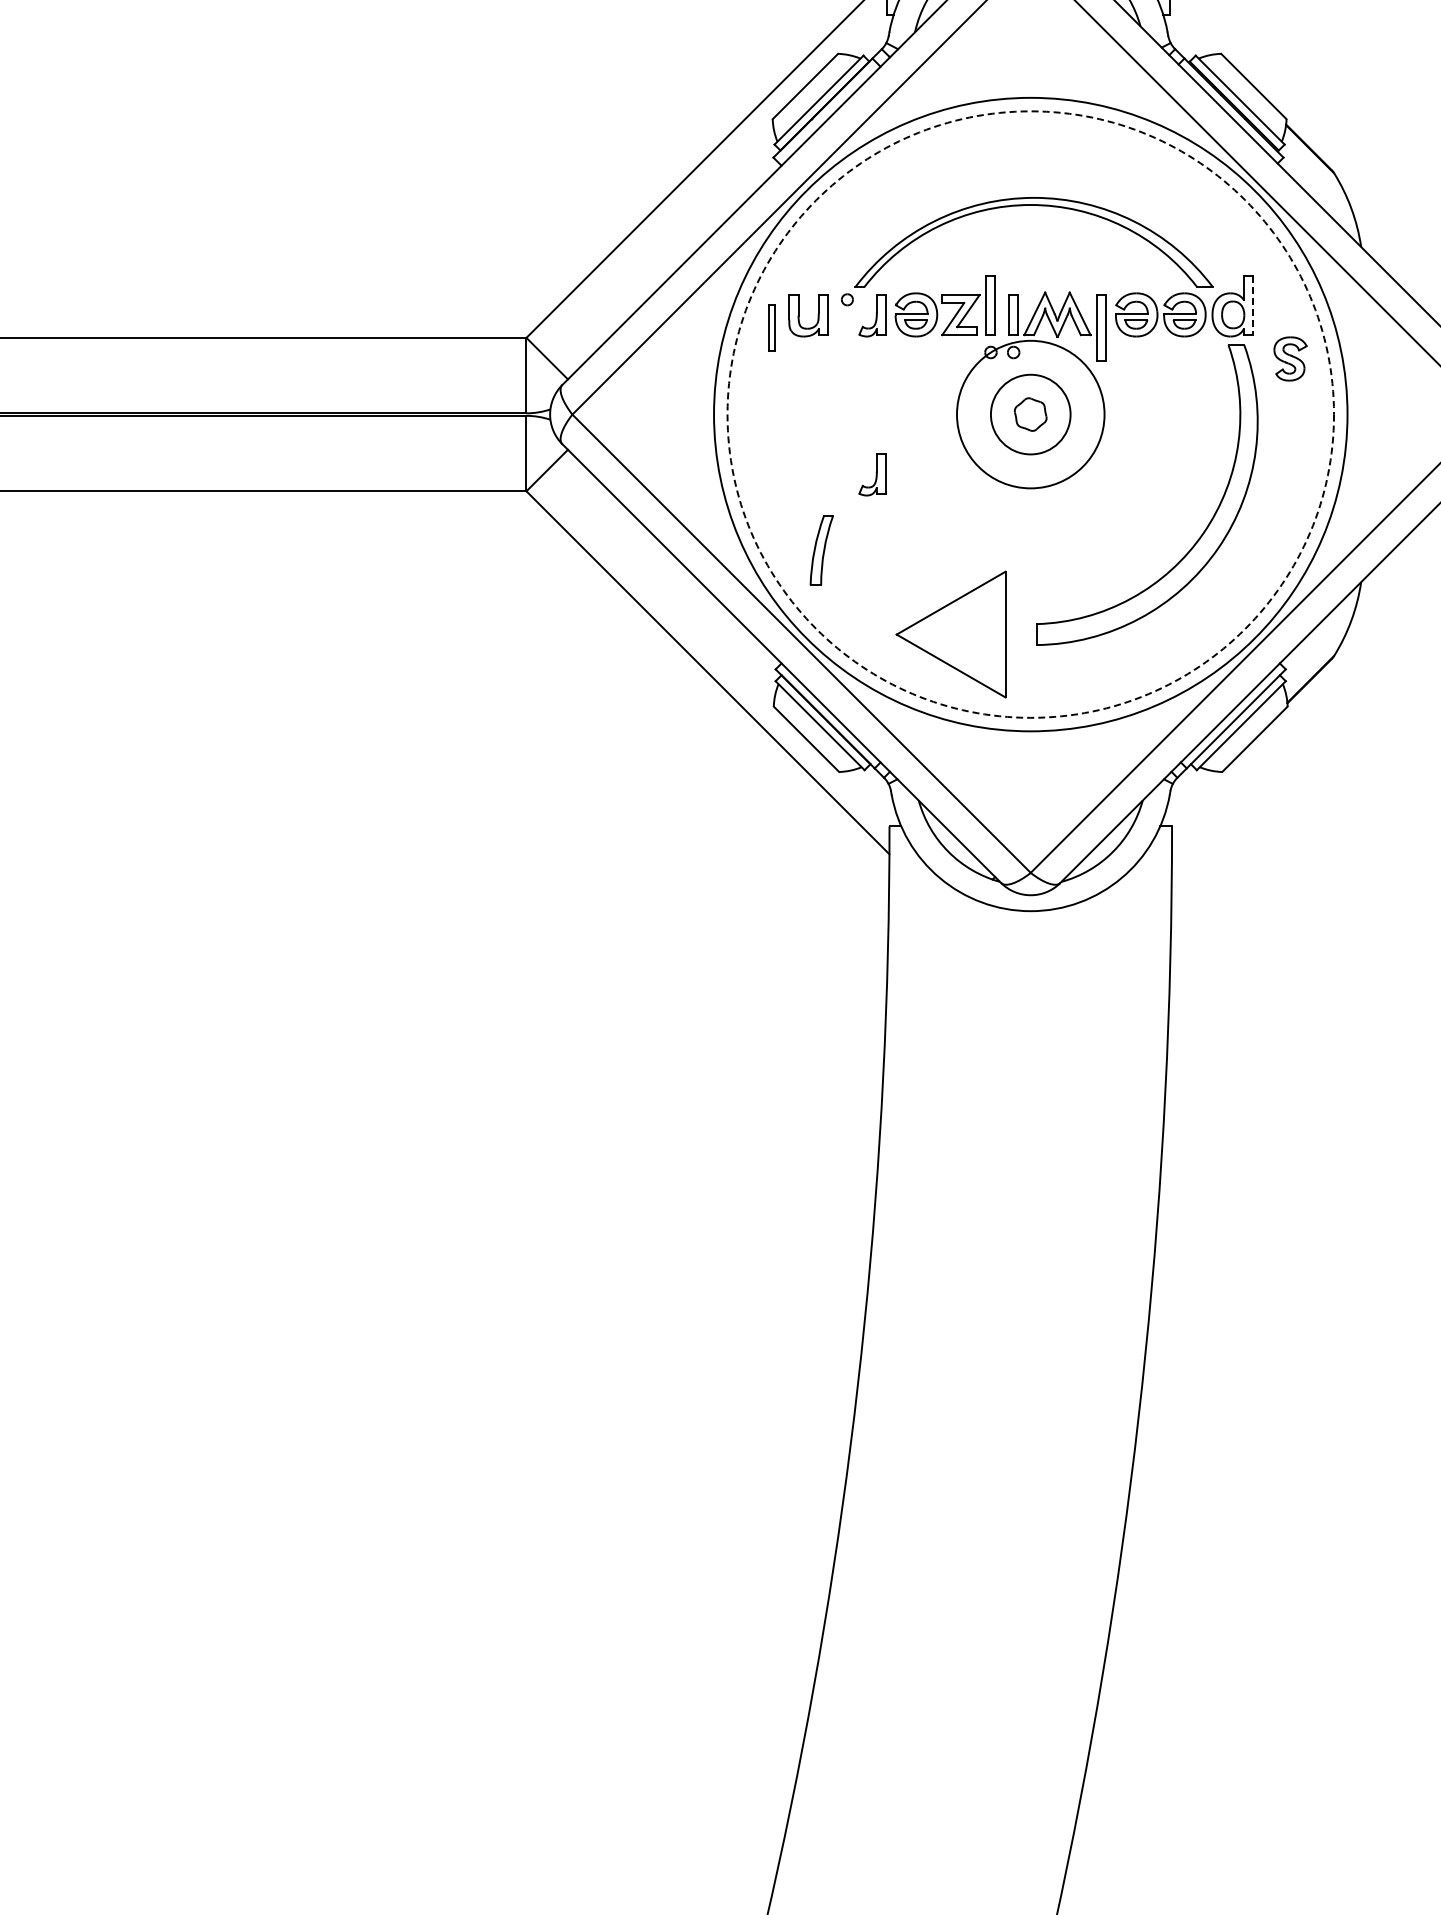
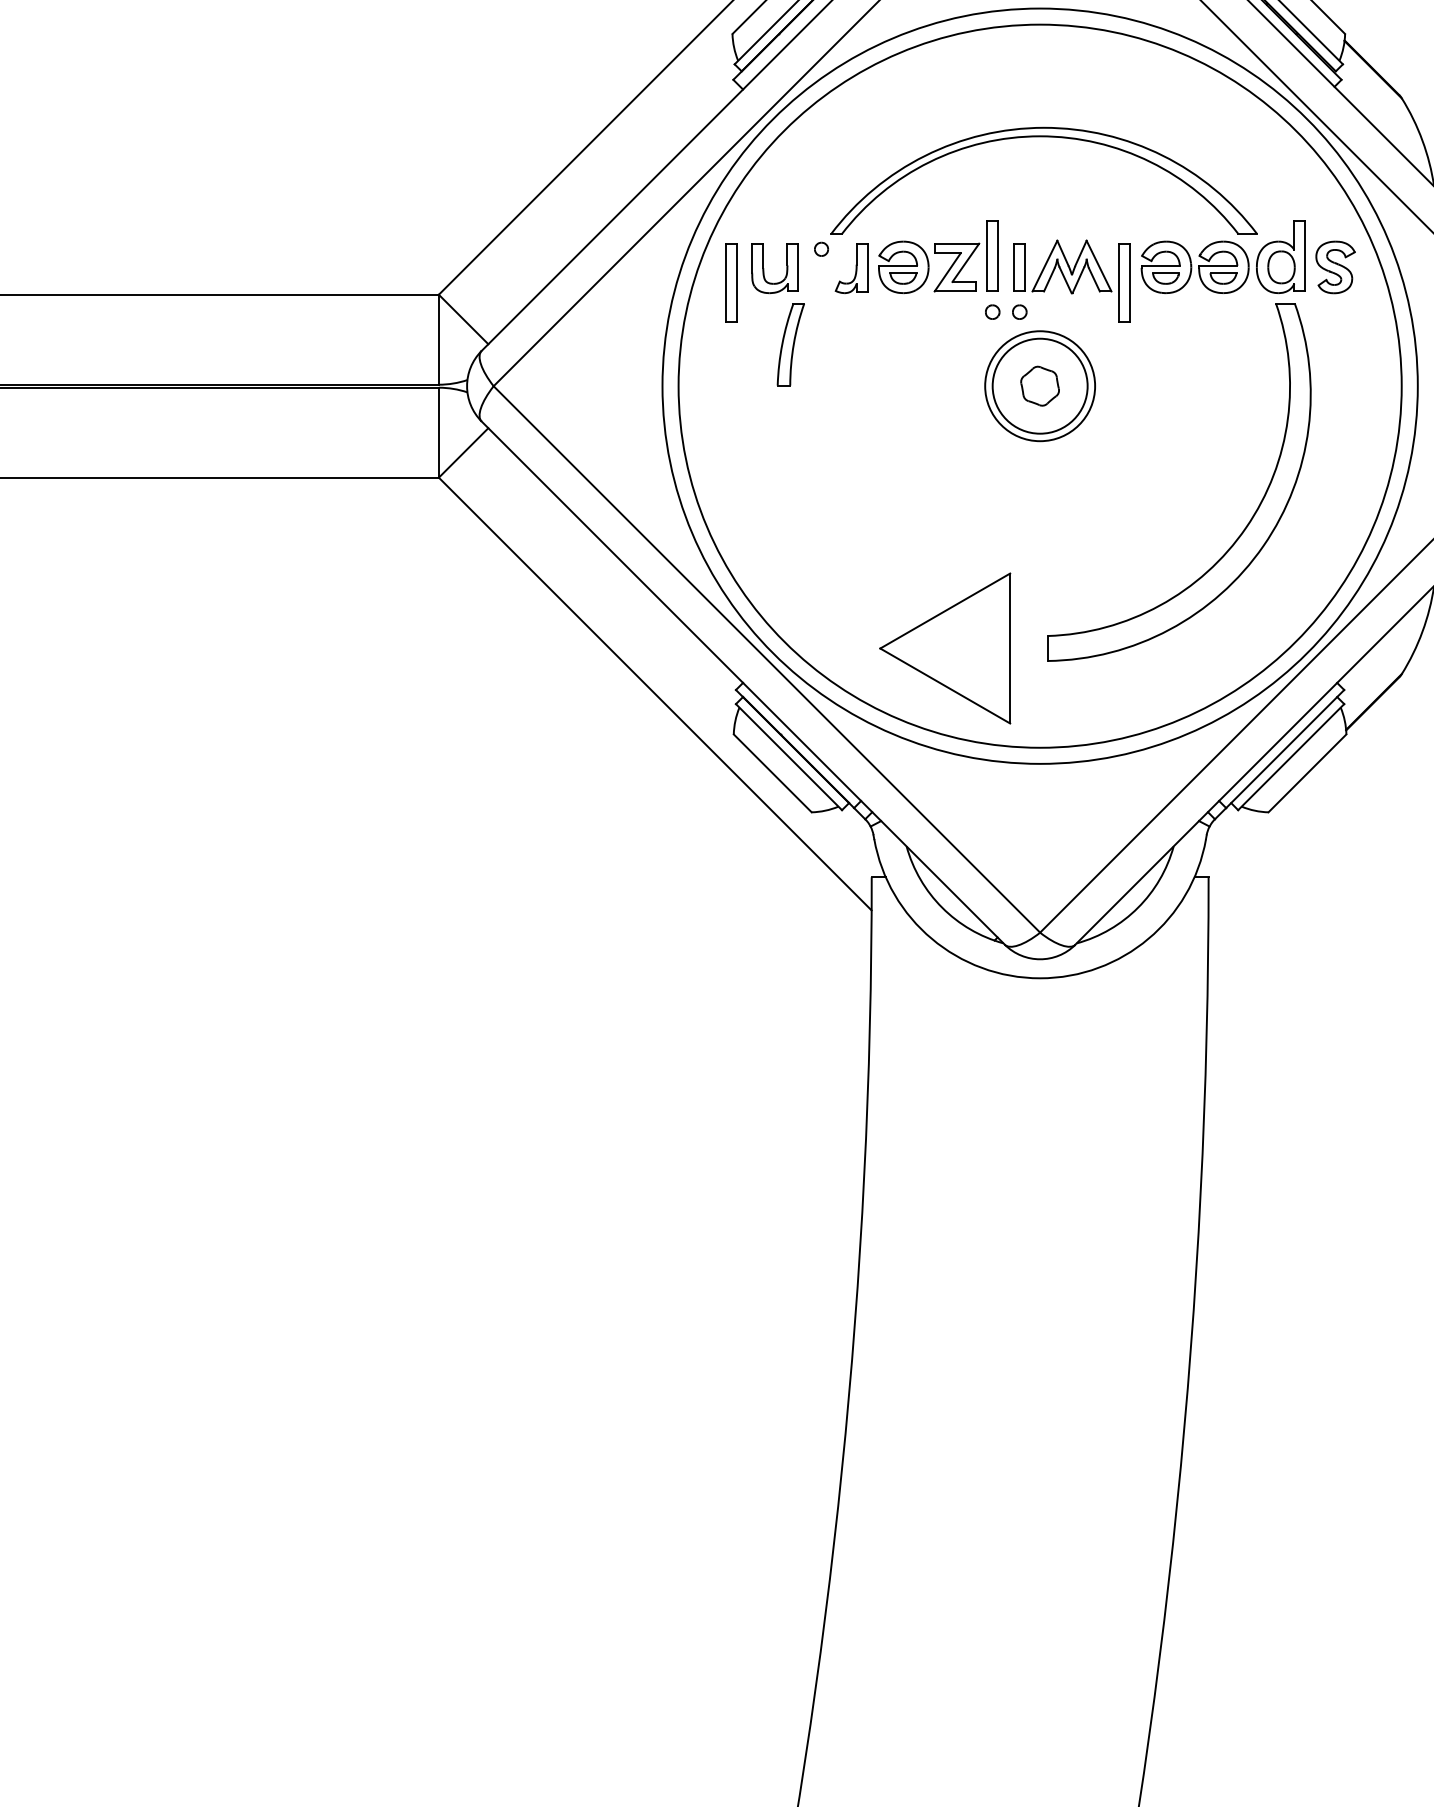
line: (1253, 306) -> (1305, 257), dashed -> solid
part: (771, 327) -> (731, 282), size x1.43
part: (1290, 358) -> (1335, 266), moved
circle: (1030, 414) -> (1039, 386), dashed -> solid
circle: (1030, 414) -> (1039, 386), size x0.62
part: (872, 474) -> (851, 457), removed
part: (821, 550) -> (790, 344), moved

